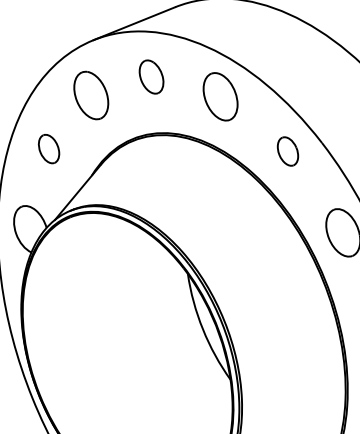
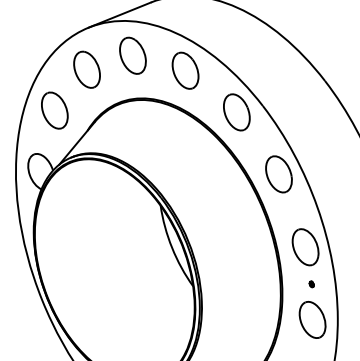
part: (150, 76) -> (132, 55), size x1.43
part: (48, 148) -> (54, 110), size x1.67
part: (287, 151) -> (236, 112), size x1.67

